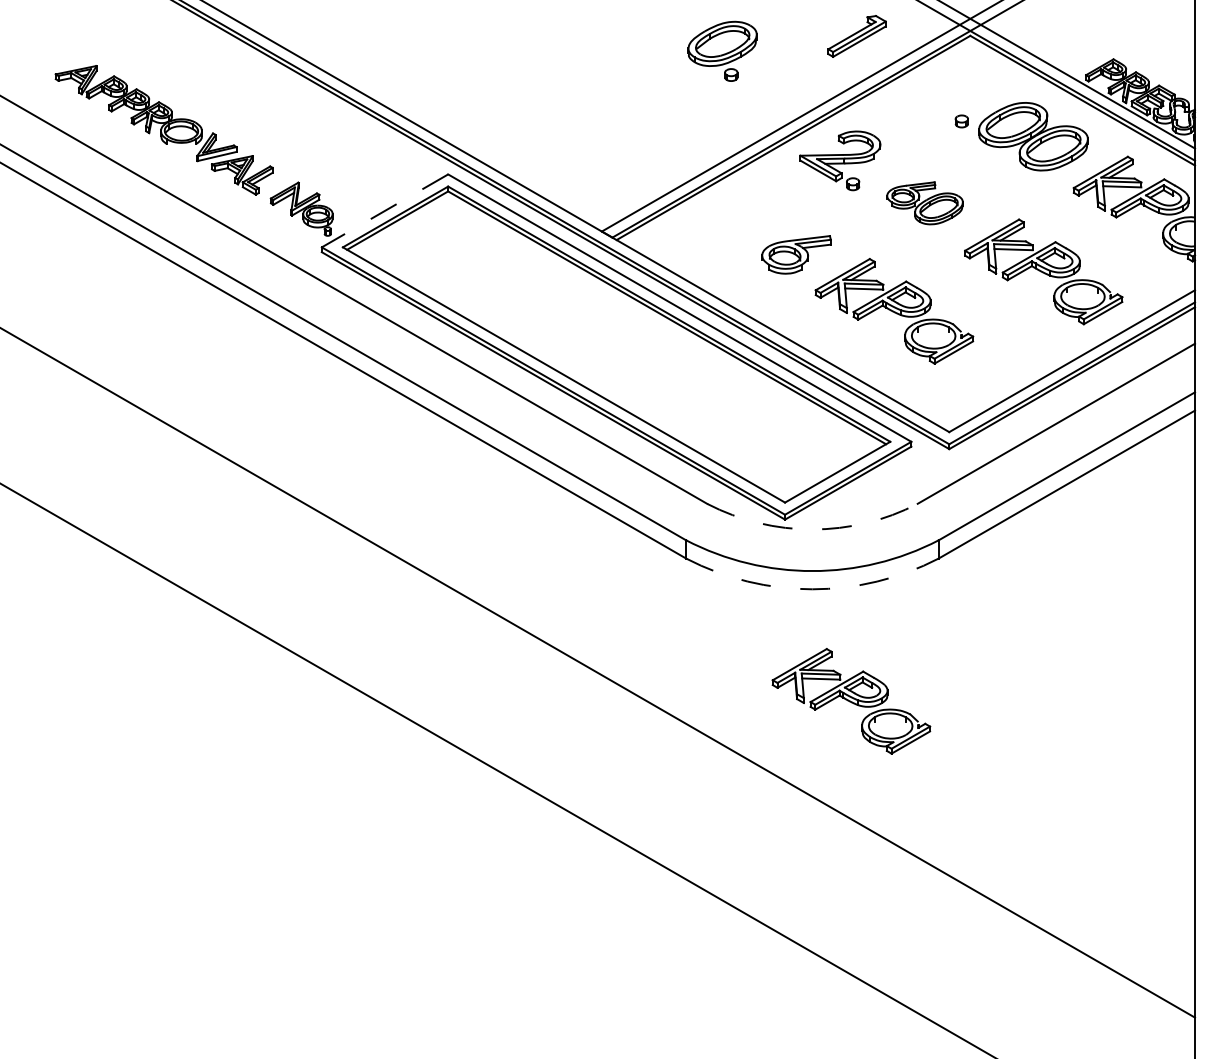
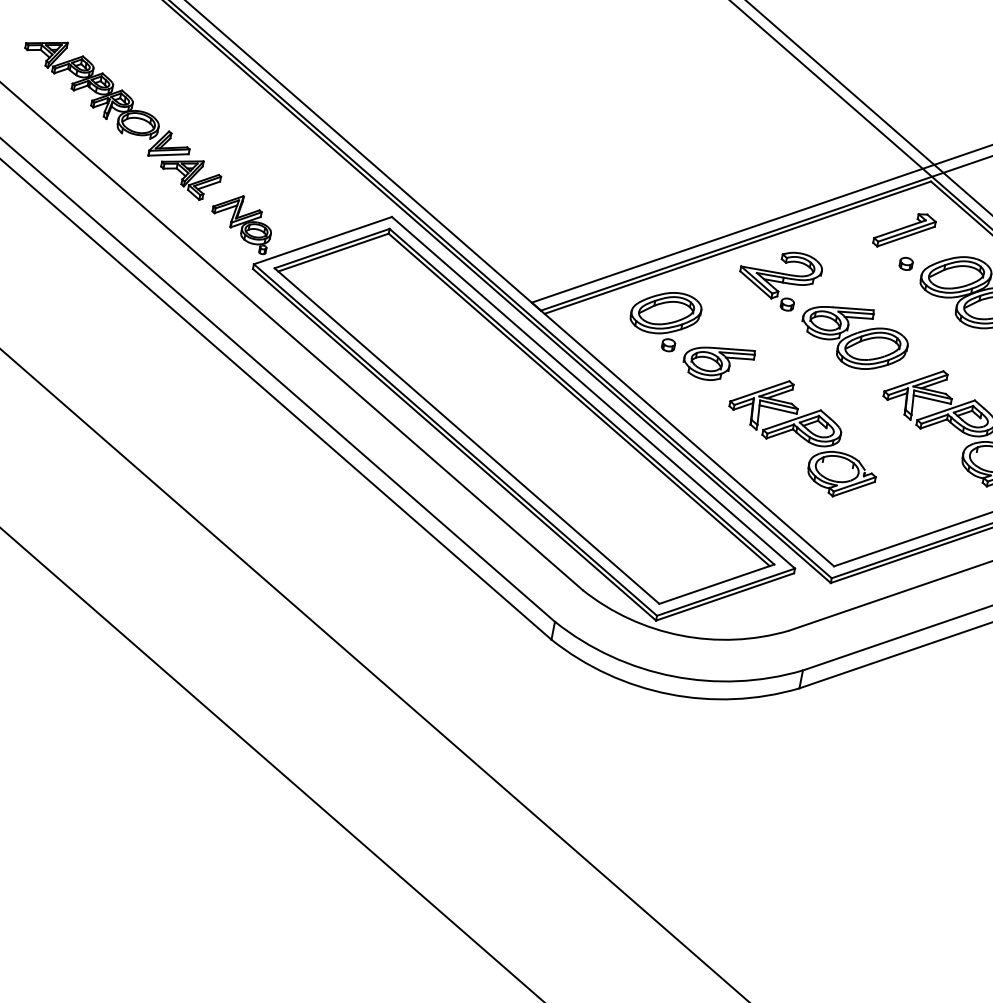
part: (856, 36) -> (904, 230), moved
part: (722, 50) -> (664, 319), moved
part: (924, 203) -> (853, 337), size x1.43
line: (385, 210) -> (323, 240), dashed -> solid
arc: (812, 529) -> (681, 635), dashed -> solid
arc: (812, 589) -> (669, 694), dashed -> solid
part: (851, 701) -> (686, 811), removed

